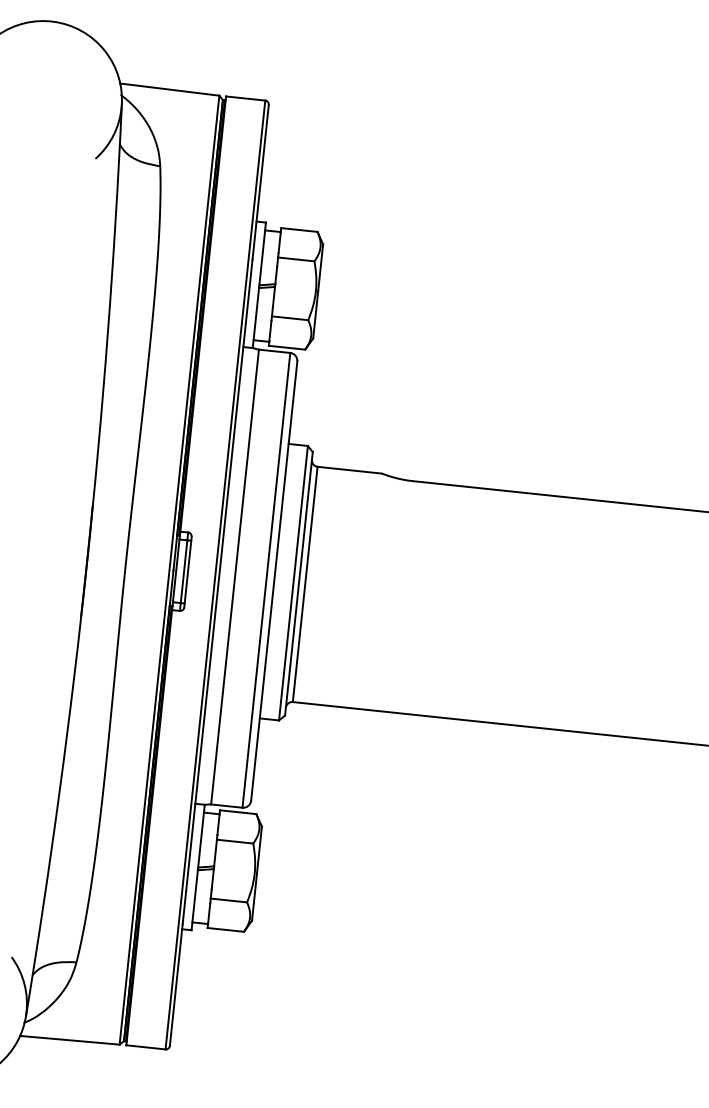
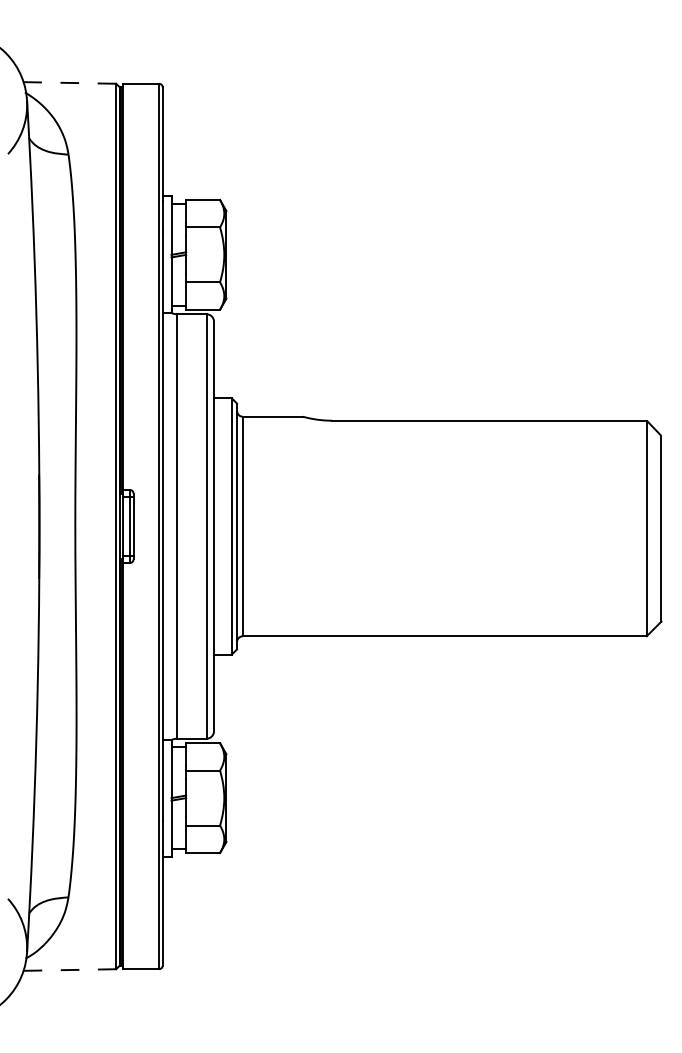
line: (169, 89) -> (69, 82), solid -> dashed
line: (70, 1040) -> (70, 970), solid -> dashed

